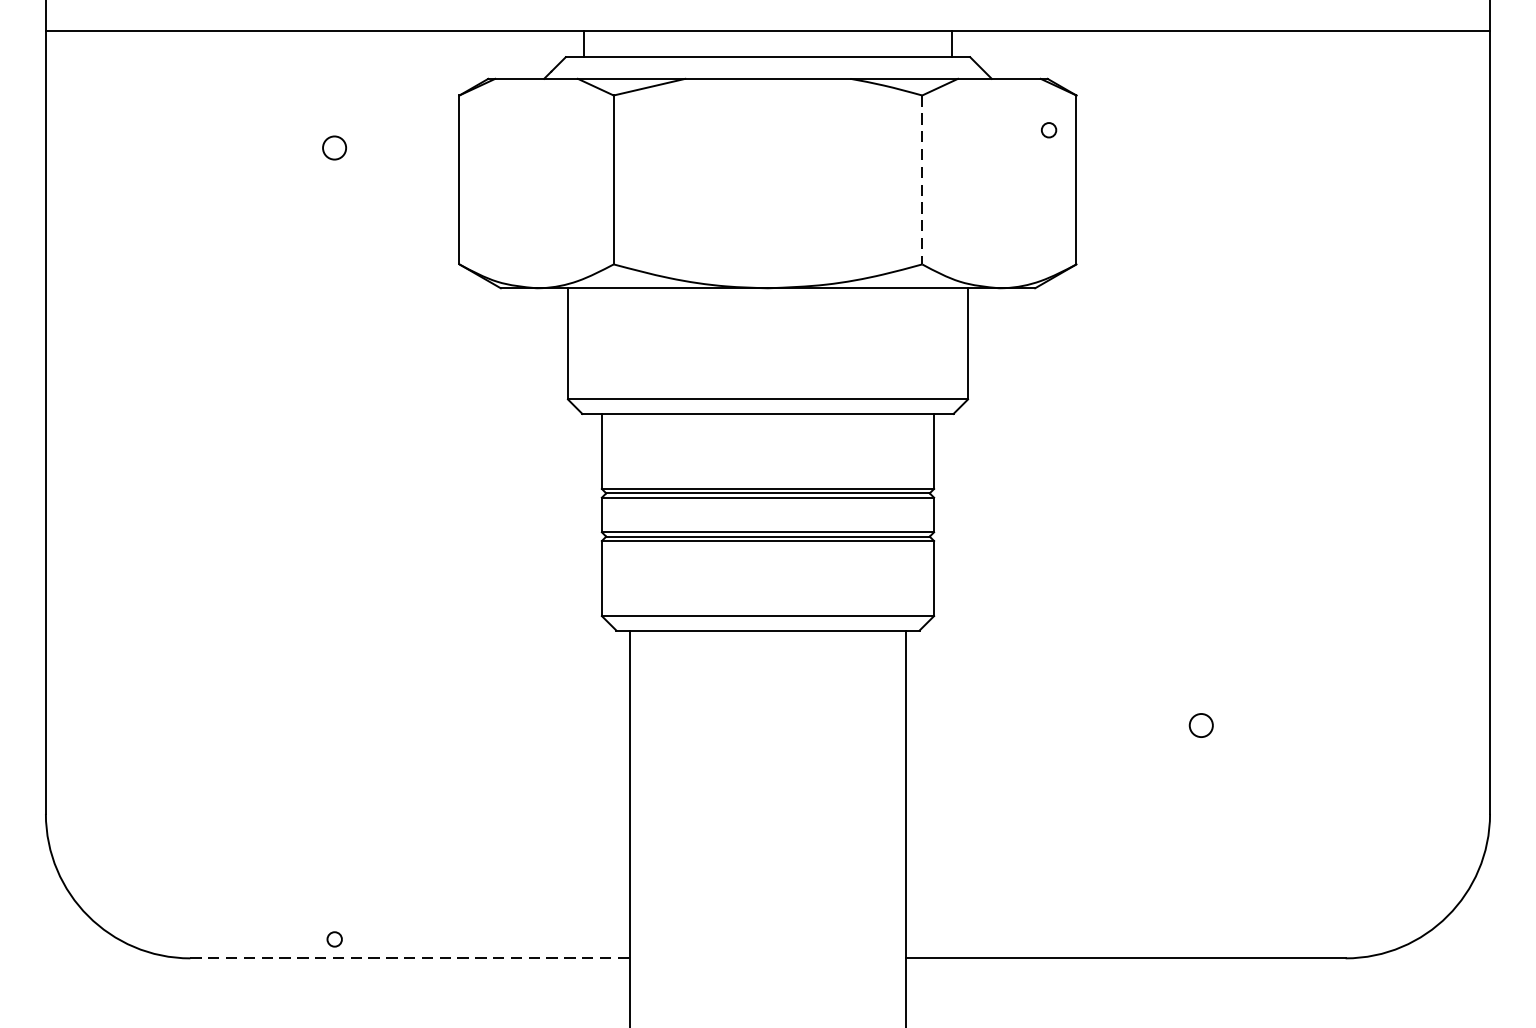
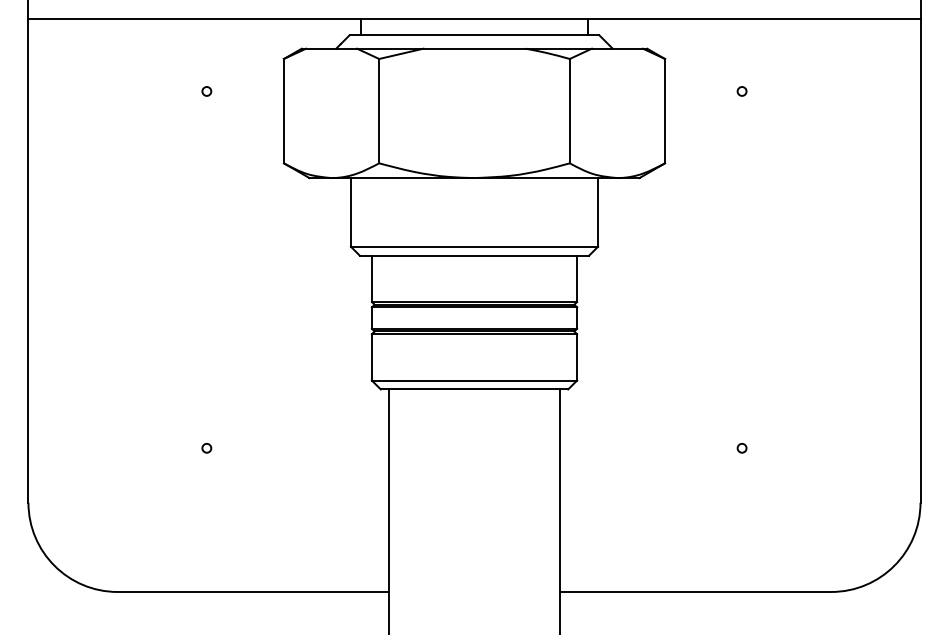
circle: (1048, 130) -> (741, 91), moved
circle: (334, 148) -> (206, 91), size x0.62
line: (921, 180) -> (569, 111), dashed -> solid
circle: (1200, 726) -> (741, 448), size x0.62
circle: (334, 939) -> (206, 448), moved
line: (410, 957) -> (253, 591), dashed -> solid

